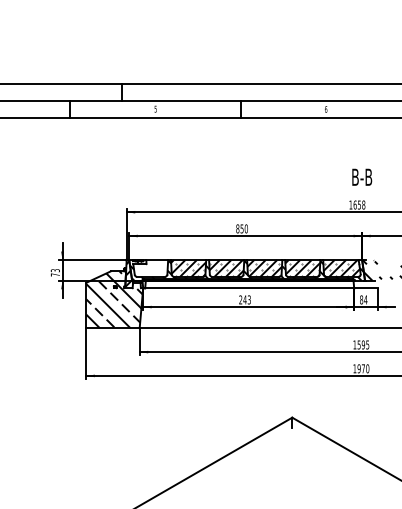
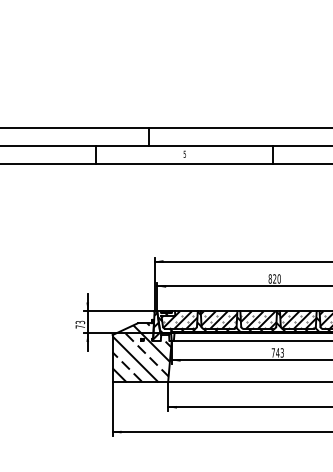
text: (241, 228) -> (274, 278), 850 -> 820
hatch: (150, 268) -> (179, 320), added
text: (240, 299) -> (273, 352), 243 -> 743

